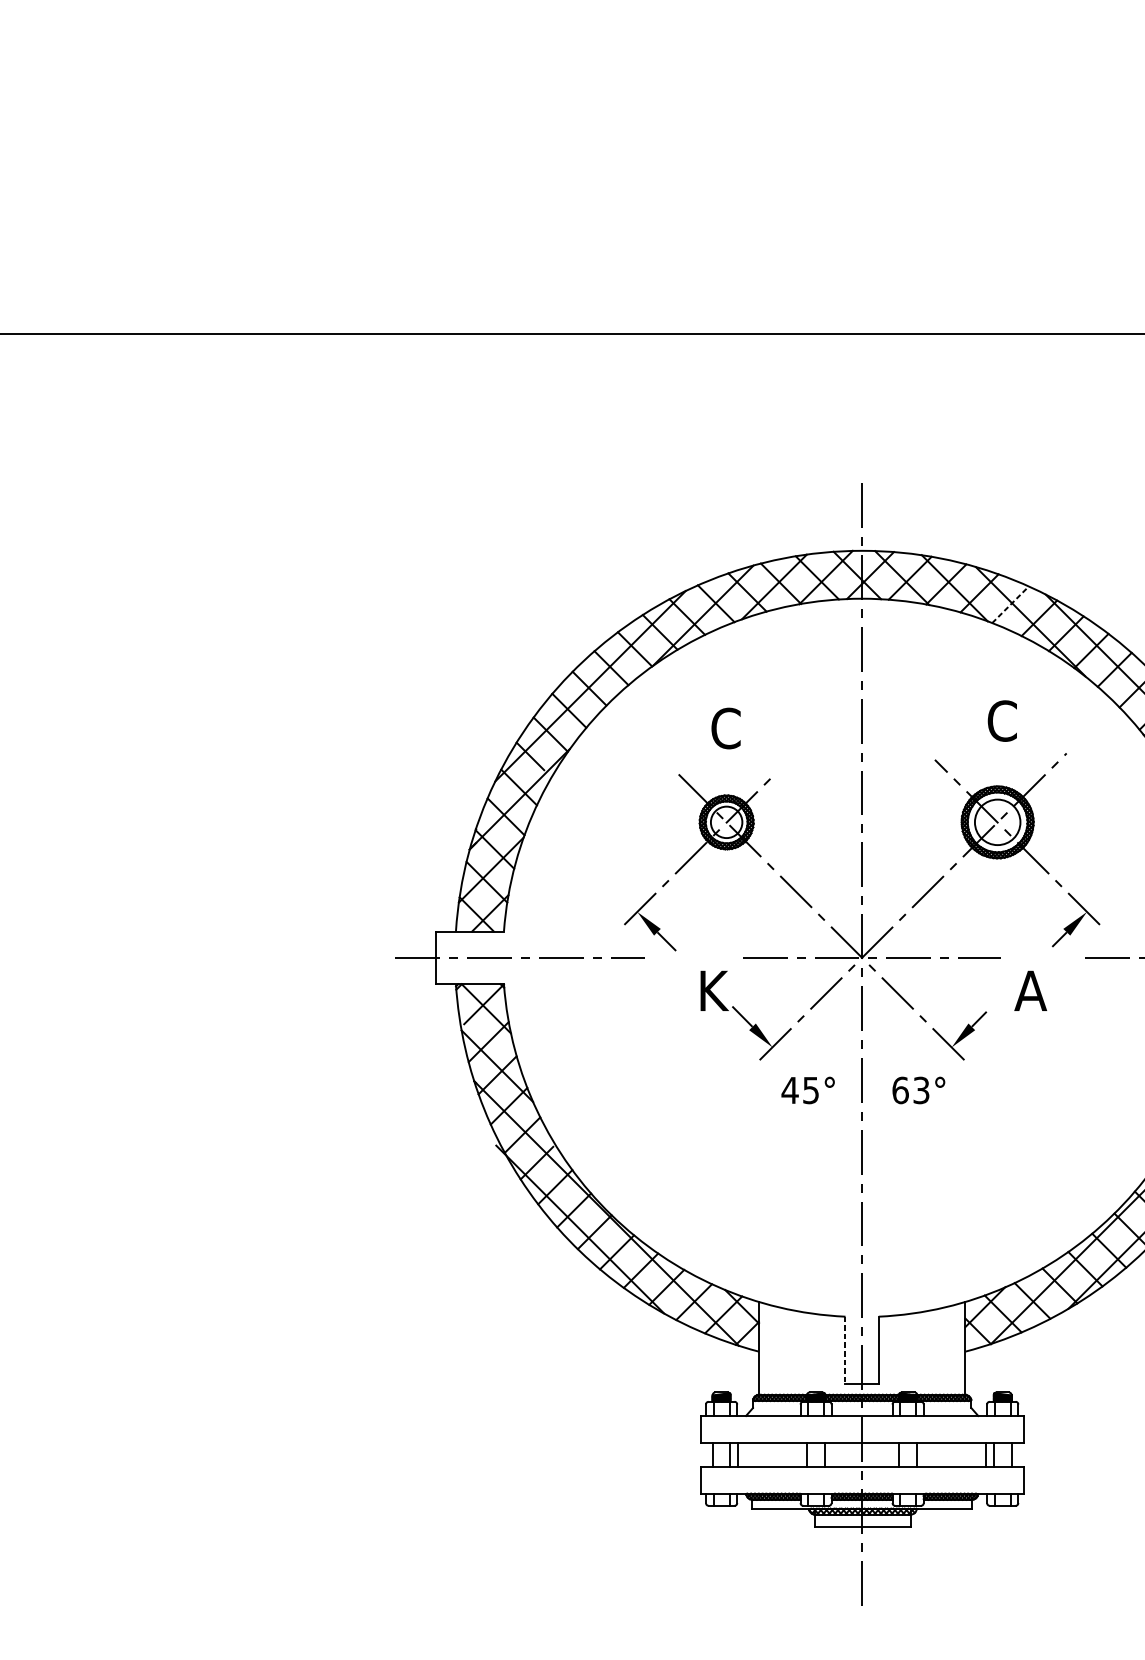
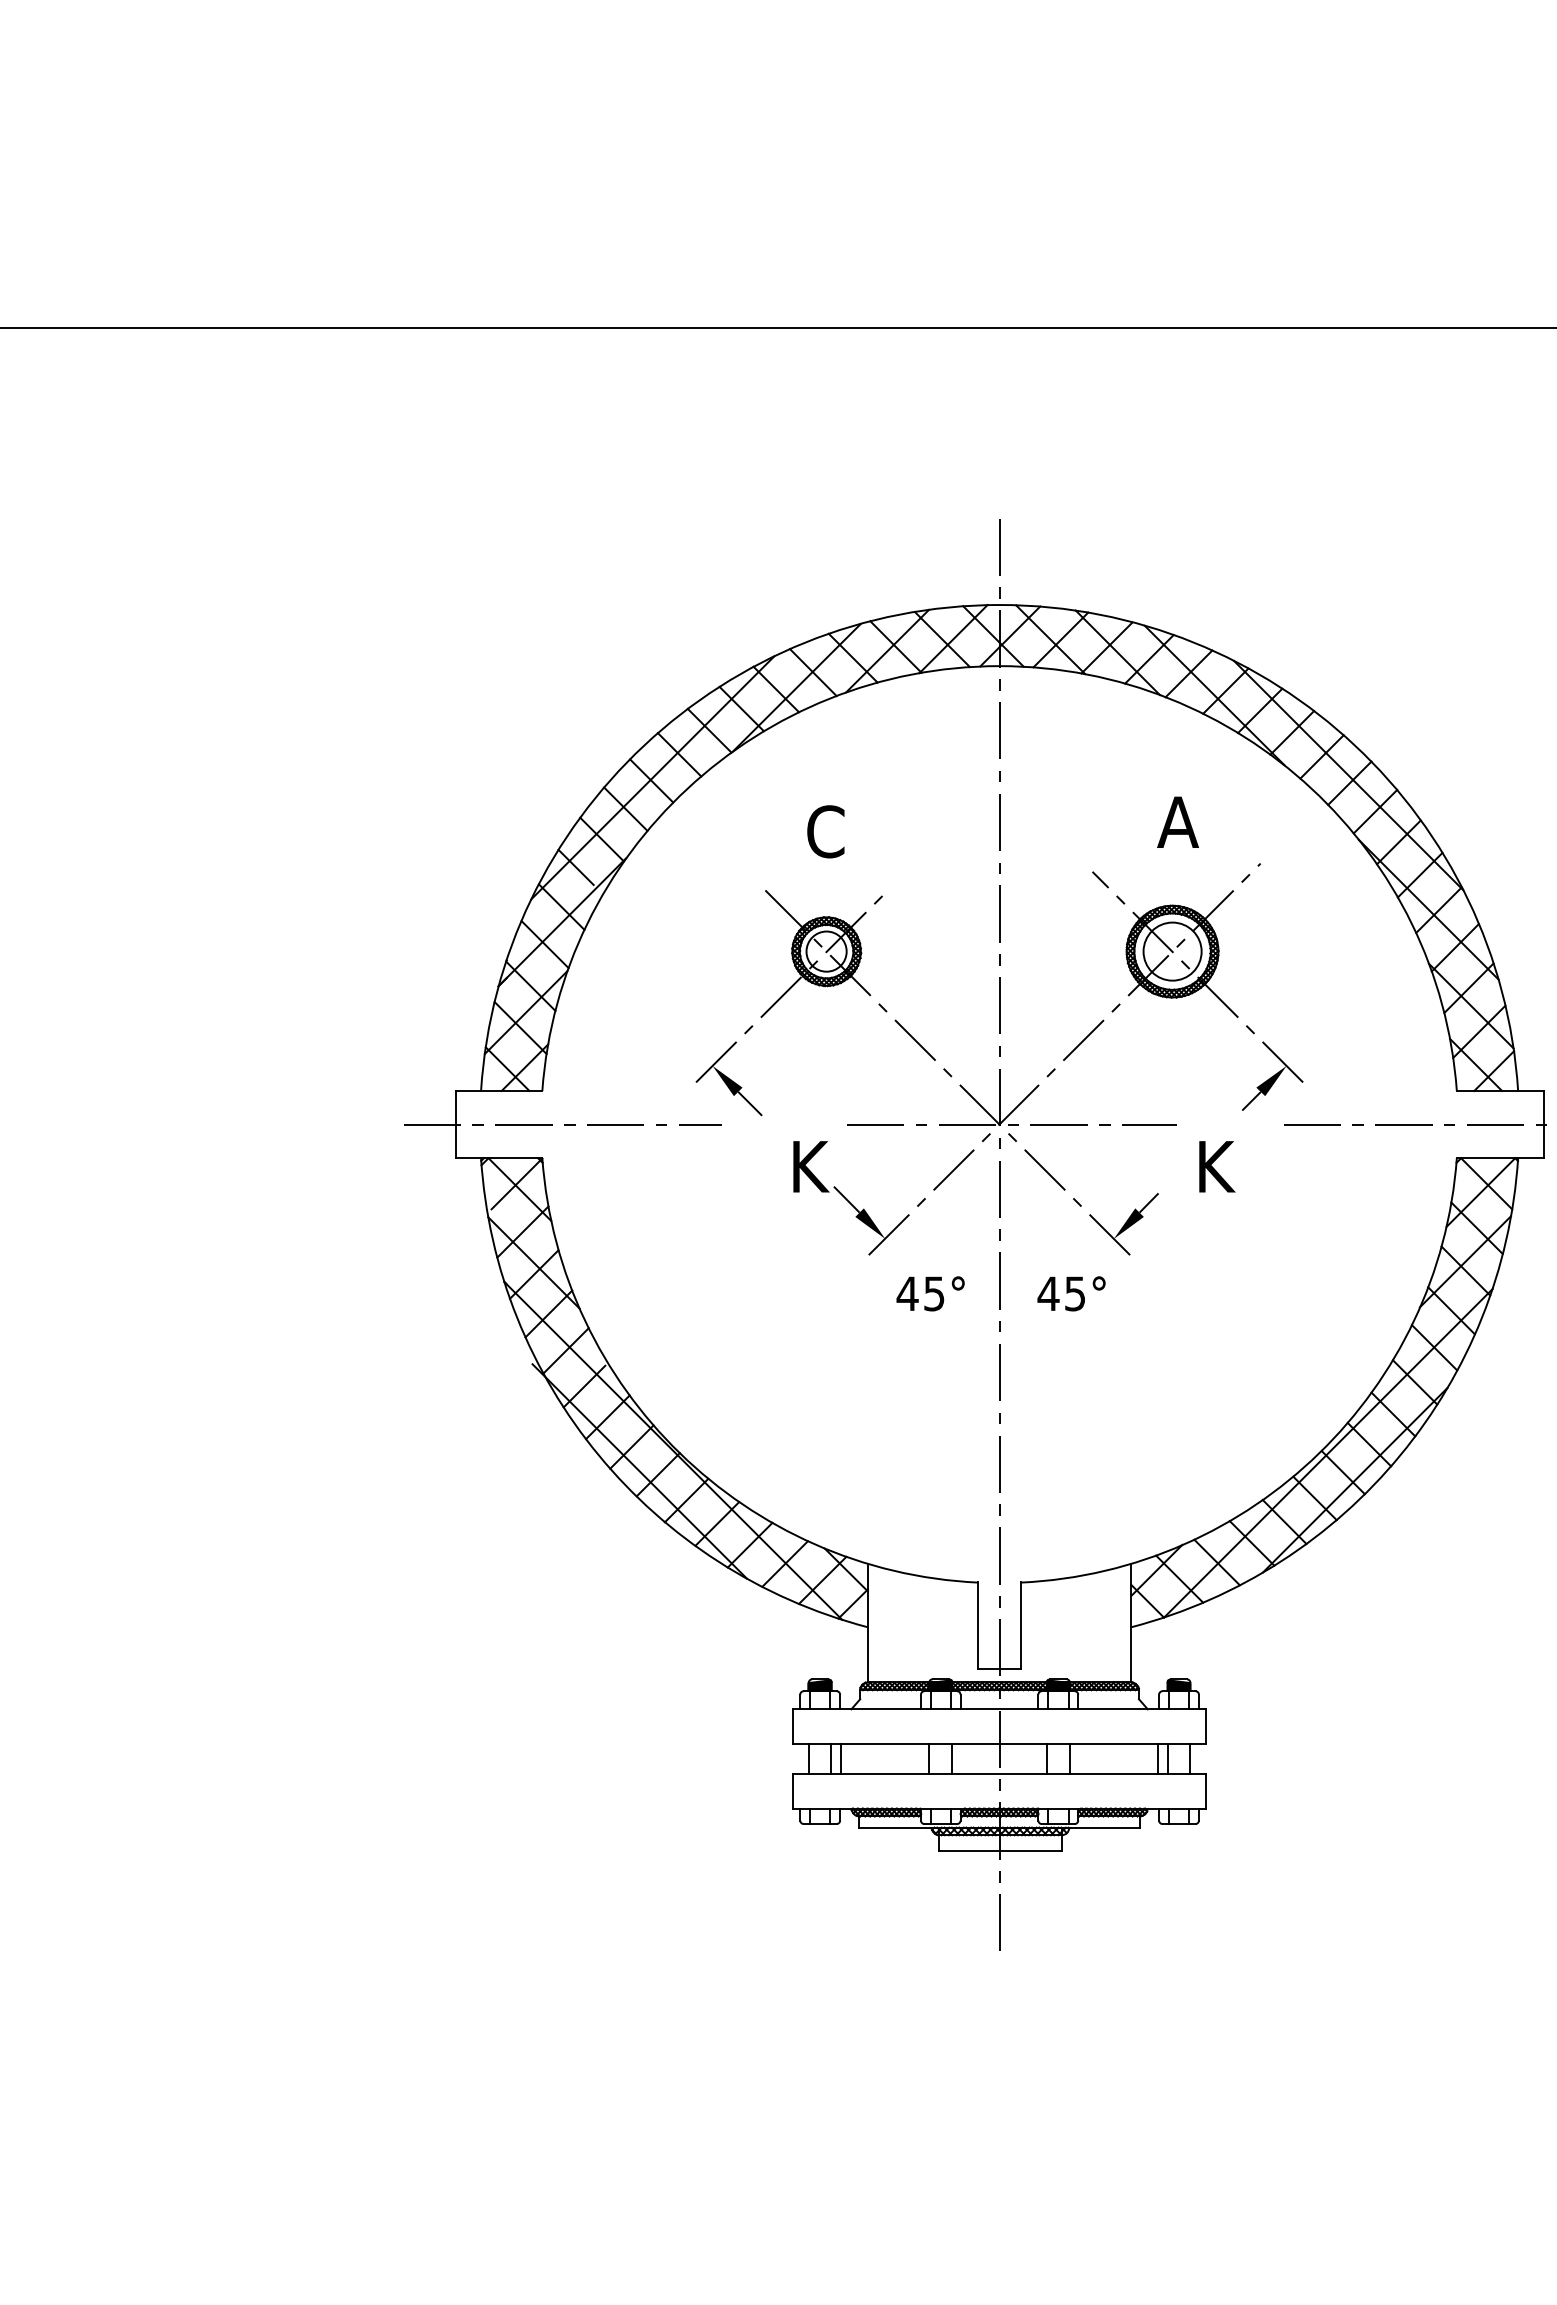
line: (1010, 604) -> (1189, 673), dashed -> solid
text: (1001, 720) -> (1177, 821), C -> A
text: (1030, 990) -> (1214, 1166), A -> K
text: (910, 1090) -> (1061, 1293), 63° -> 45°
line: (845, 1351) -> (978, 1626), dashed -> solid

